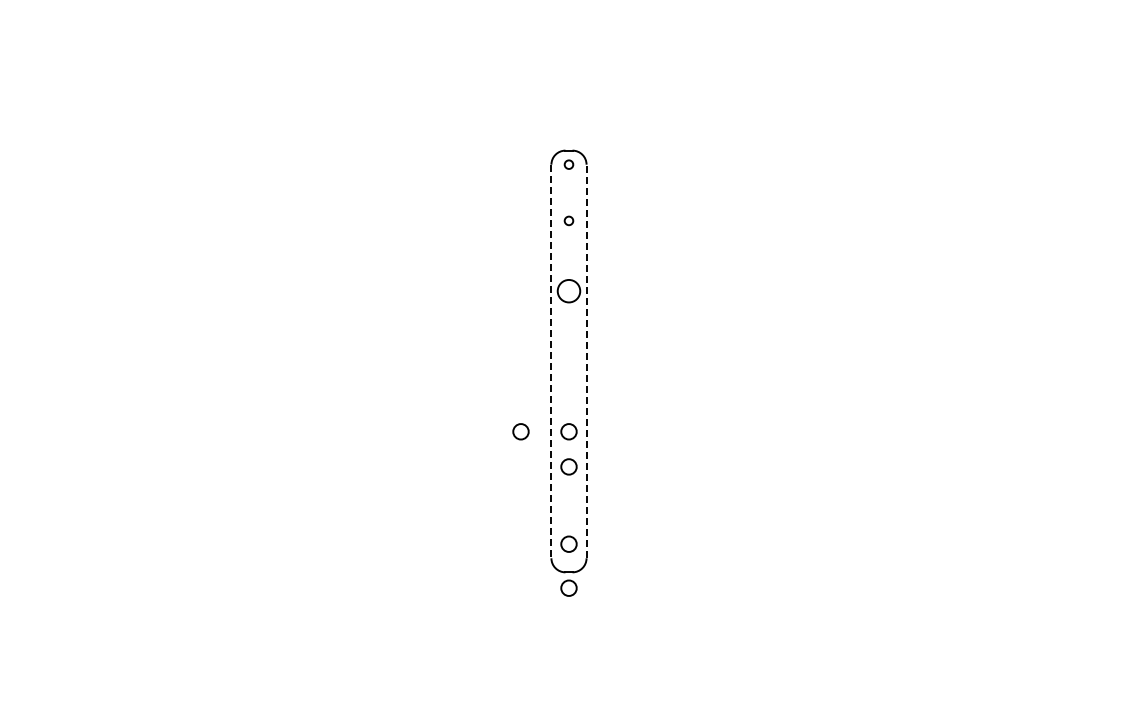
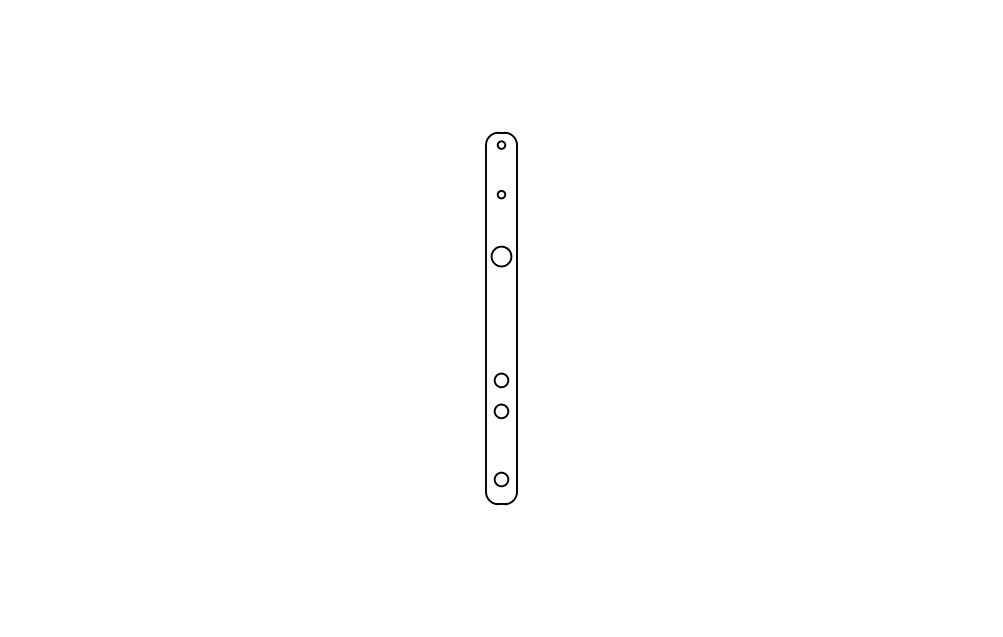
line: (551, 361) -> (486, 318), dashed -> solid
line: (586, 361) -> (516, 318), dashed -> solid
circle: (520, 431) -> (458, 380), removed
circle: (568, 587) -> (501, 517), removed

